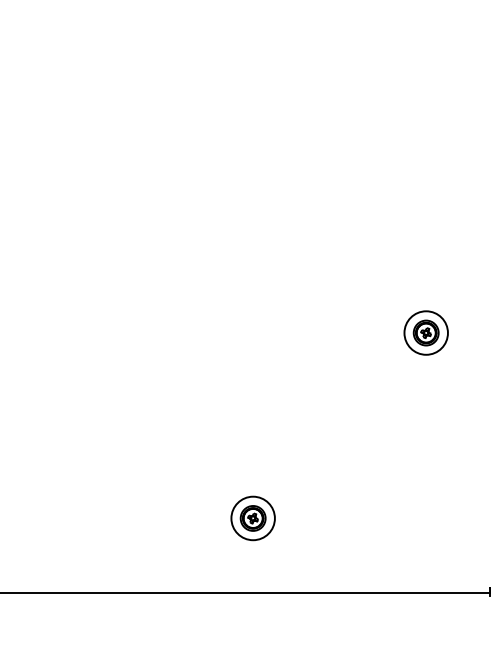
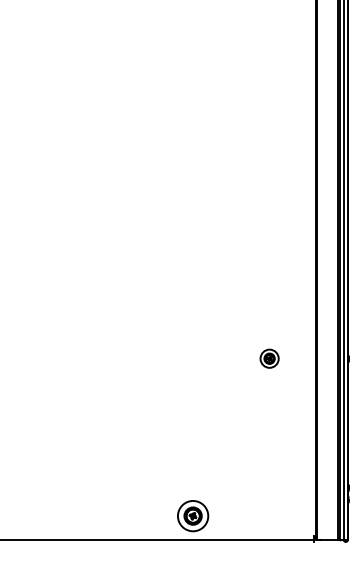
part: (425, 332) -> (269, 358), size x0.6
part: (253, 518) -> (193, 516), moved

